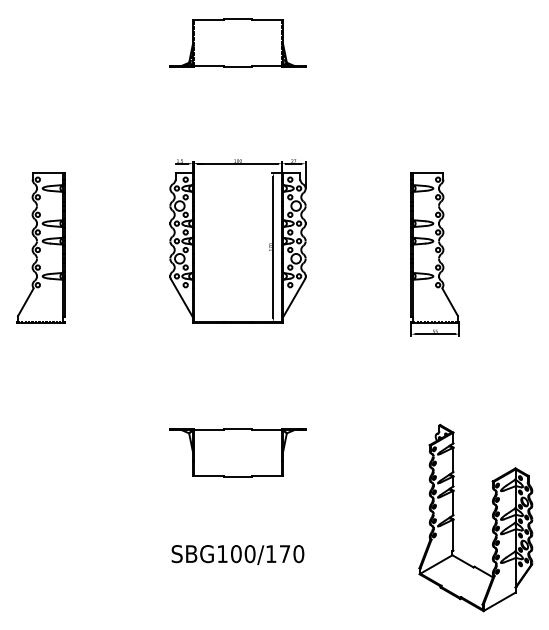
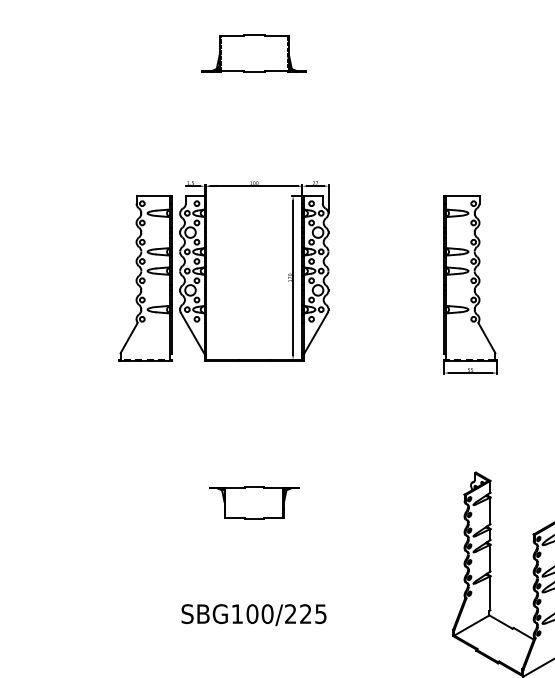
part: (237, 42) -> (253, 53), size x0.7
part: (40, 247) -> (145, 278), moved
part: (237, 452) -> (253, 502), size x0.6
text: (285, 554) -> (306, 614), SBG100/170 -> SBG100/225

